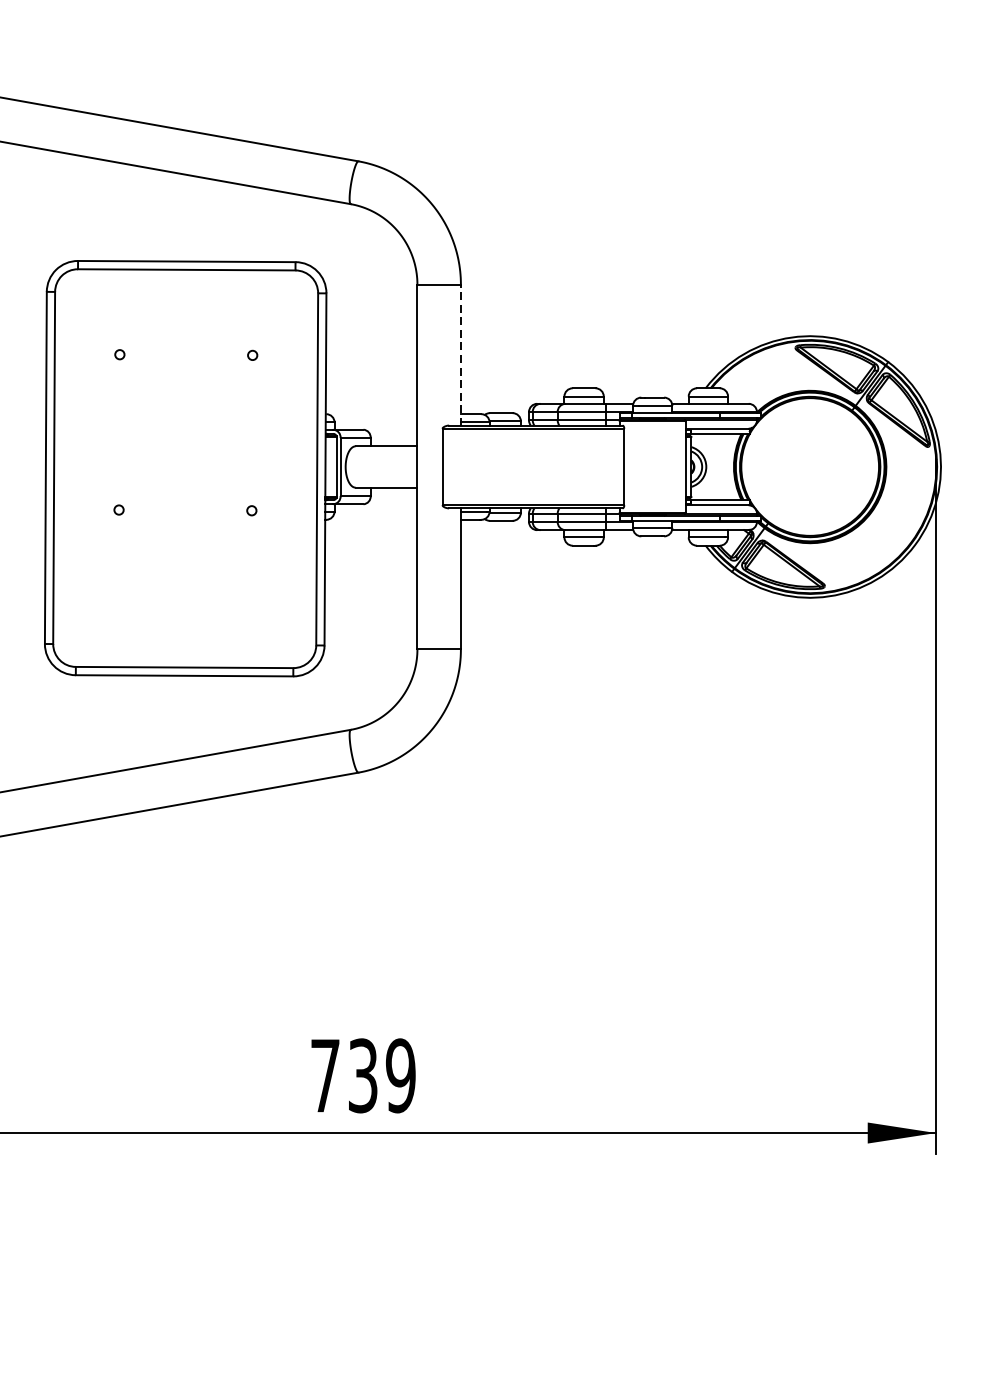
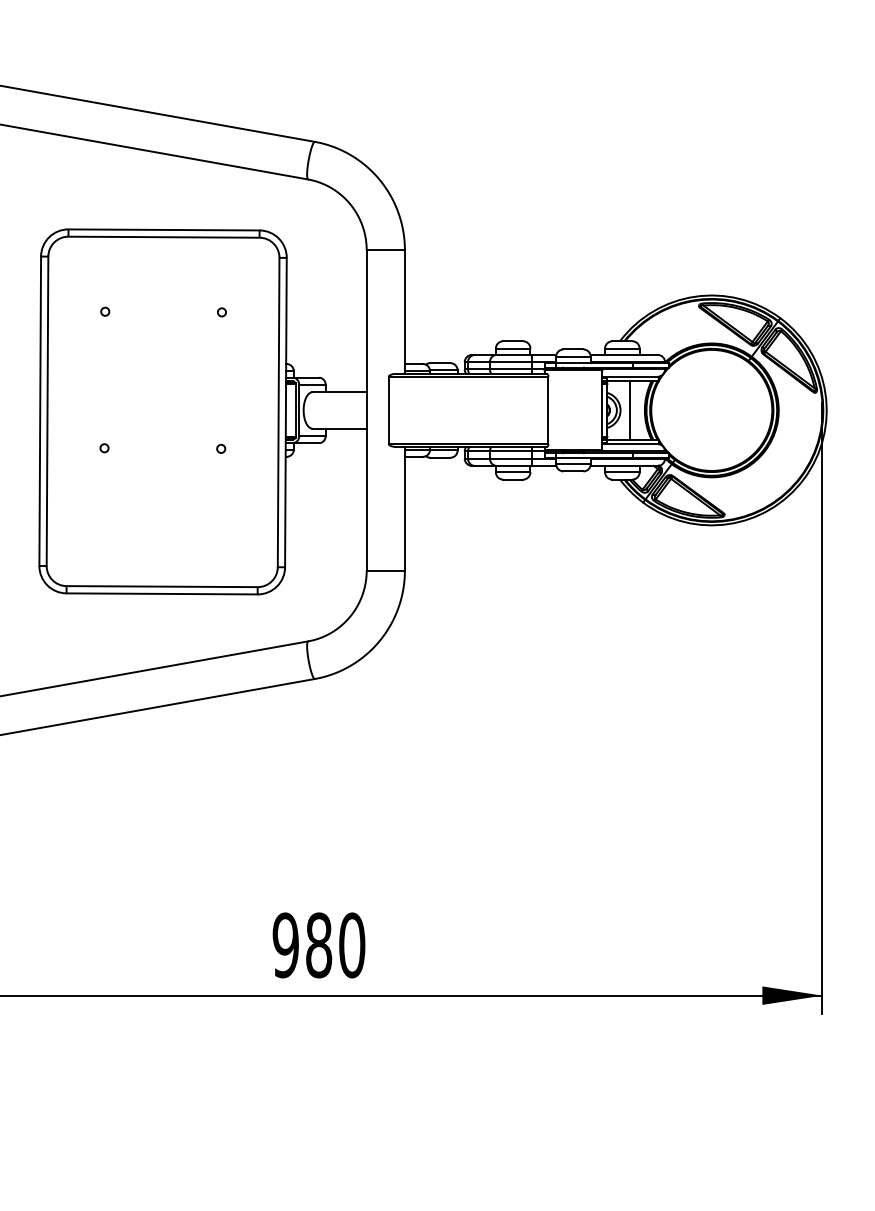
line: (460, 355) -> (404, 312), dashed -> solid
line: (716, 467) -> (629, 410), added
text: (362, 1075) -> (318, 945), 739 -> 980

